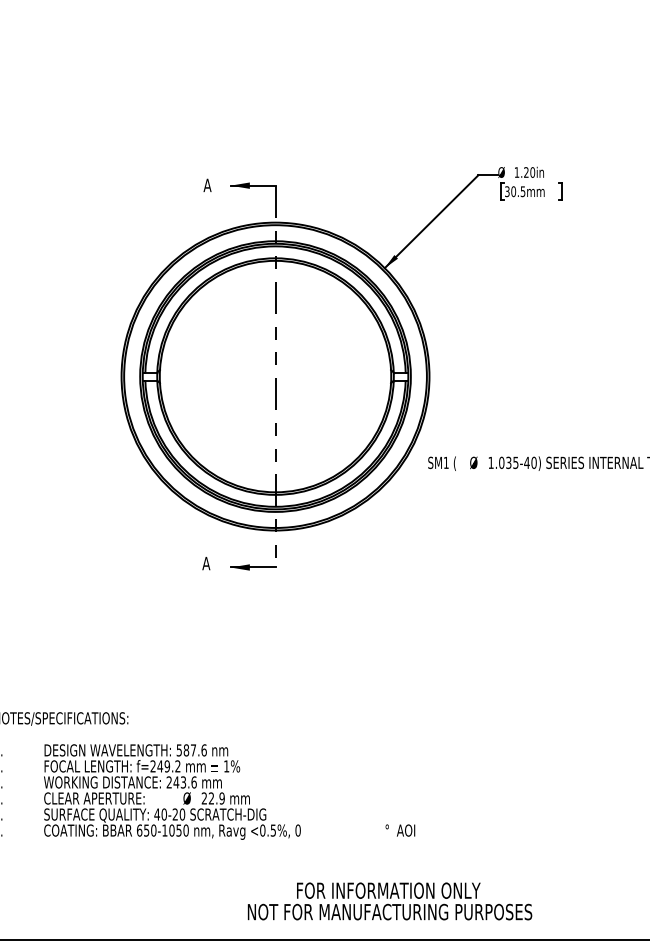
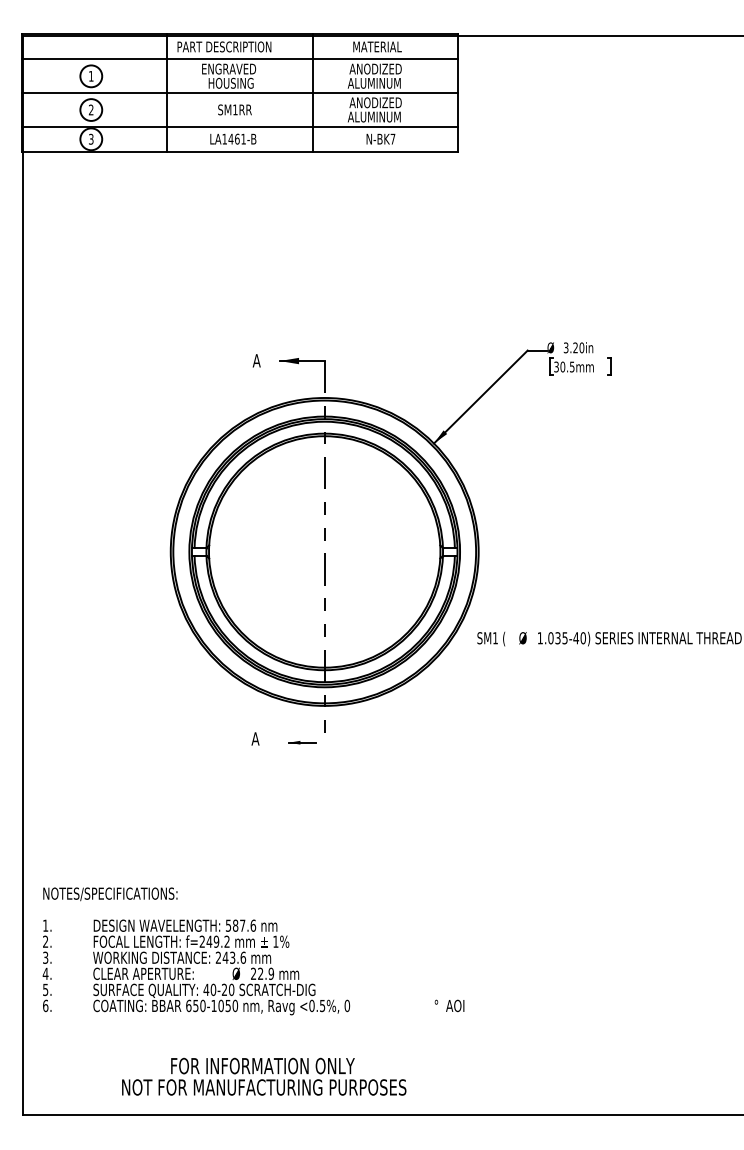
text: (516, 172) -> (565, 347), 1.20in -> 3.20in
part: (253, 567) -> (302, 742), size x0.6
text: (390, 901) -> (264, 1076), moved

